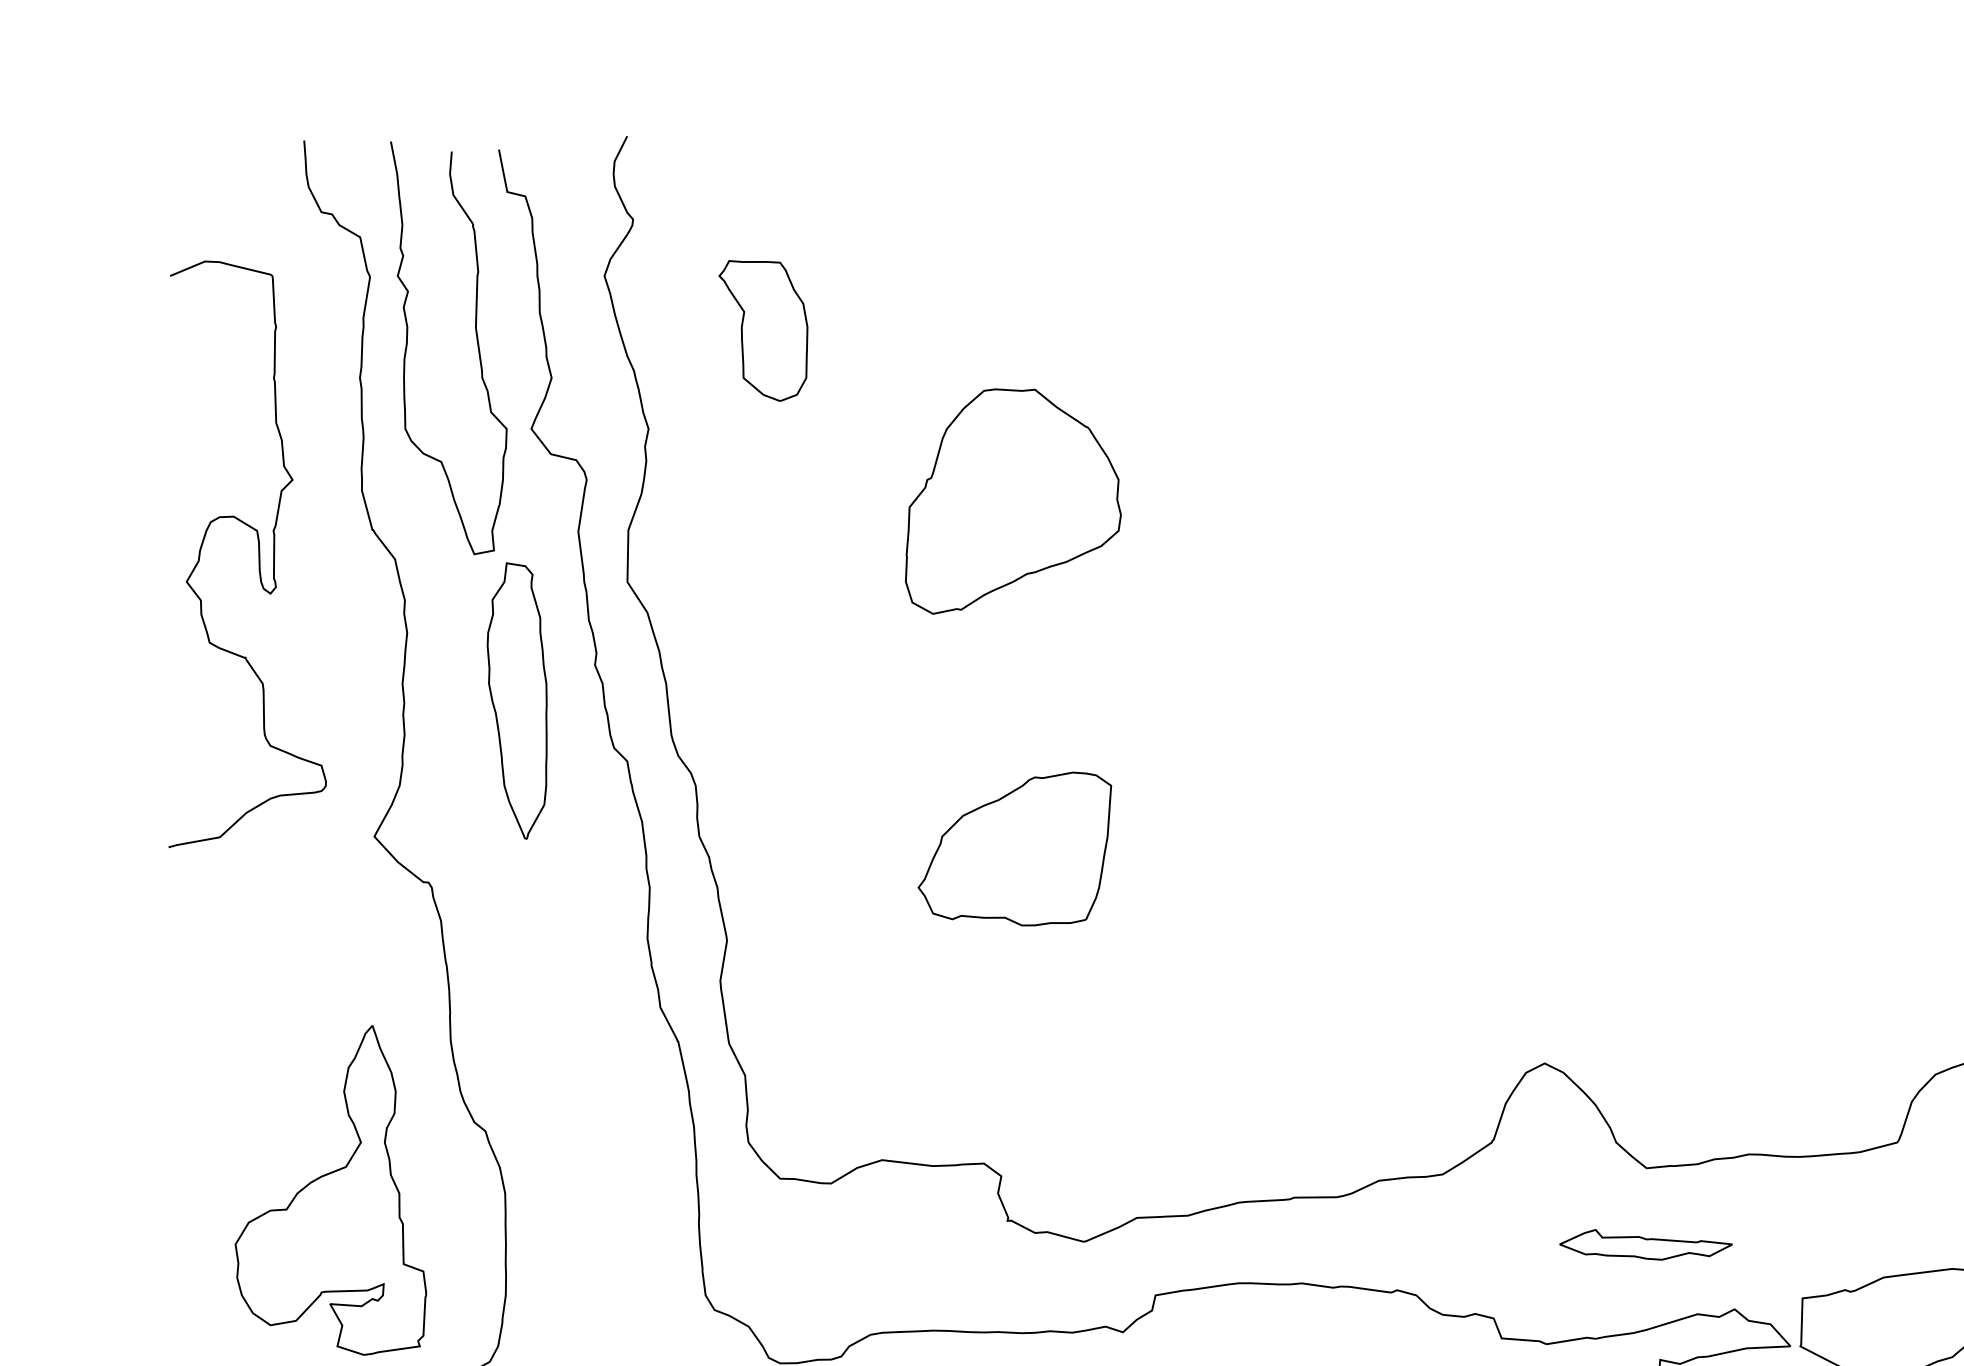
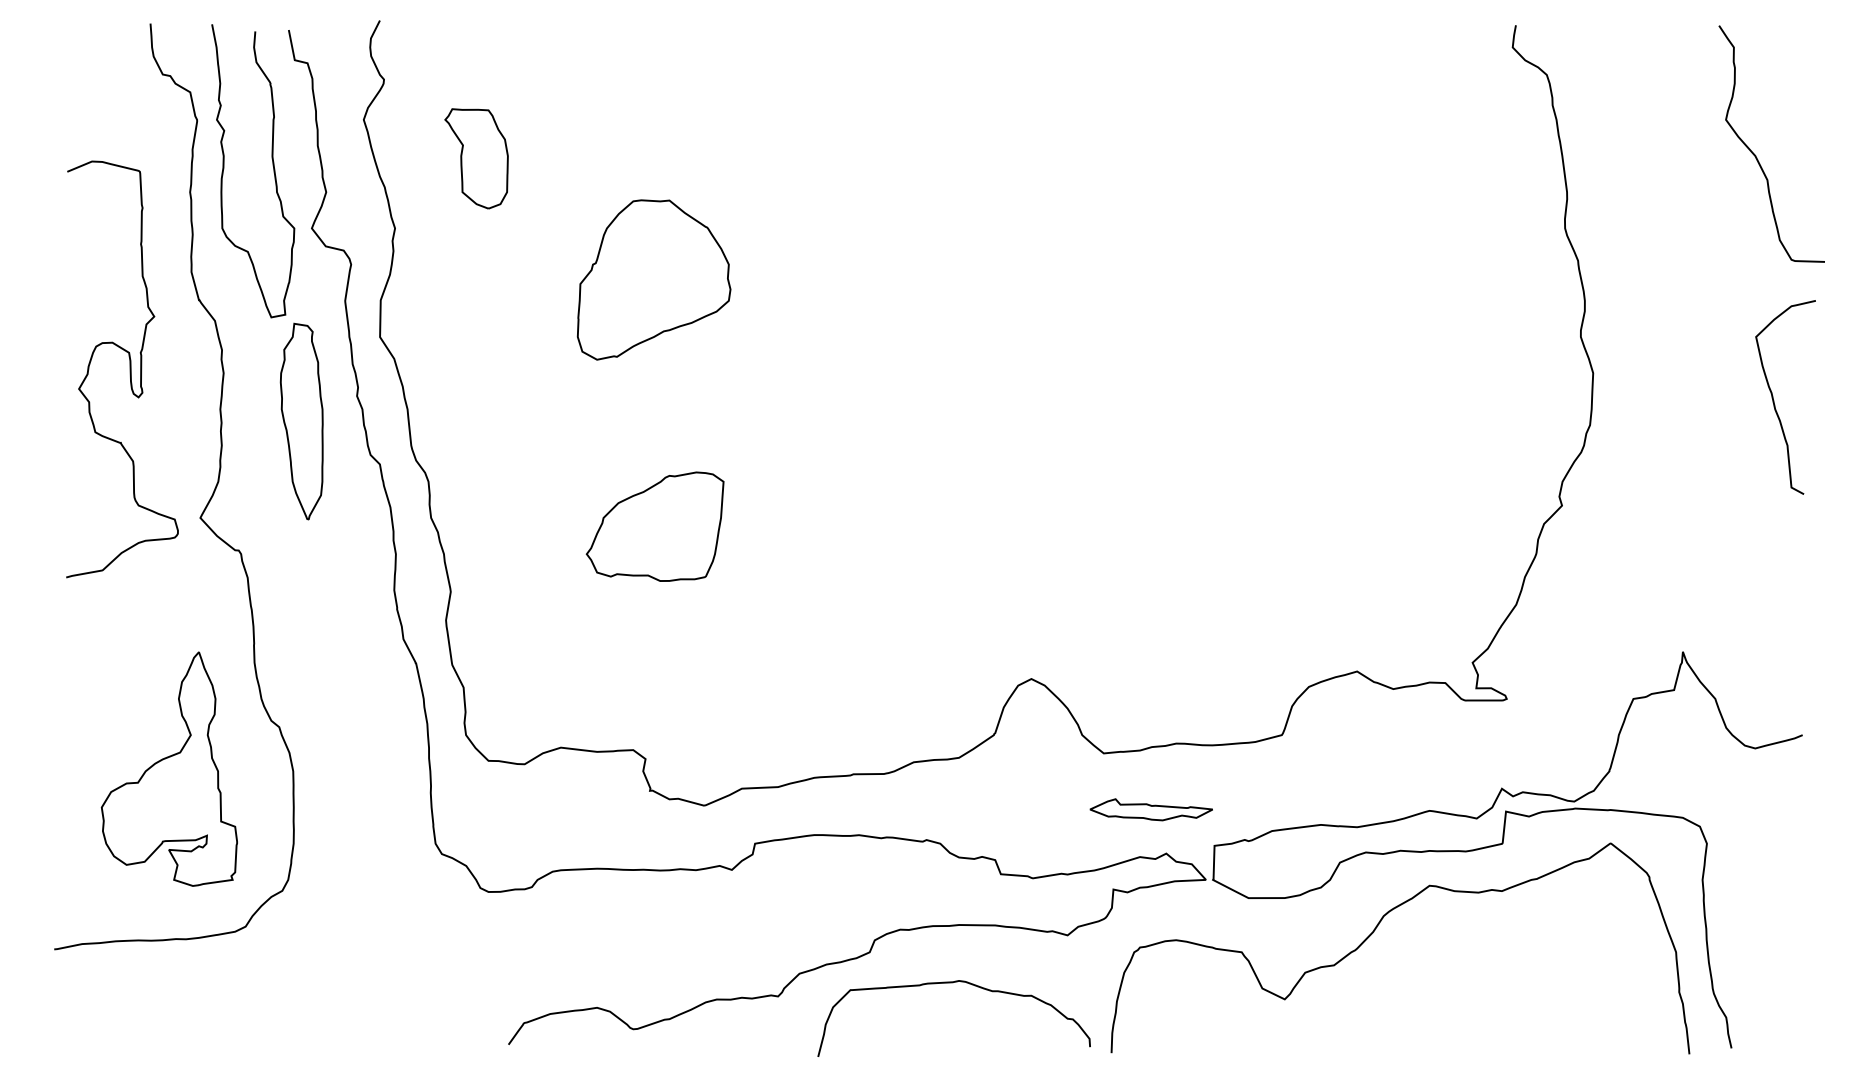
curve: (257, 554) -> (129, 369), moved
part: (1644, 1244) -> (1150, 809), moved

